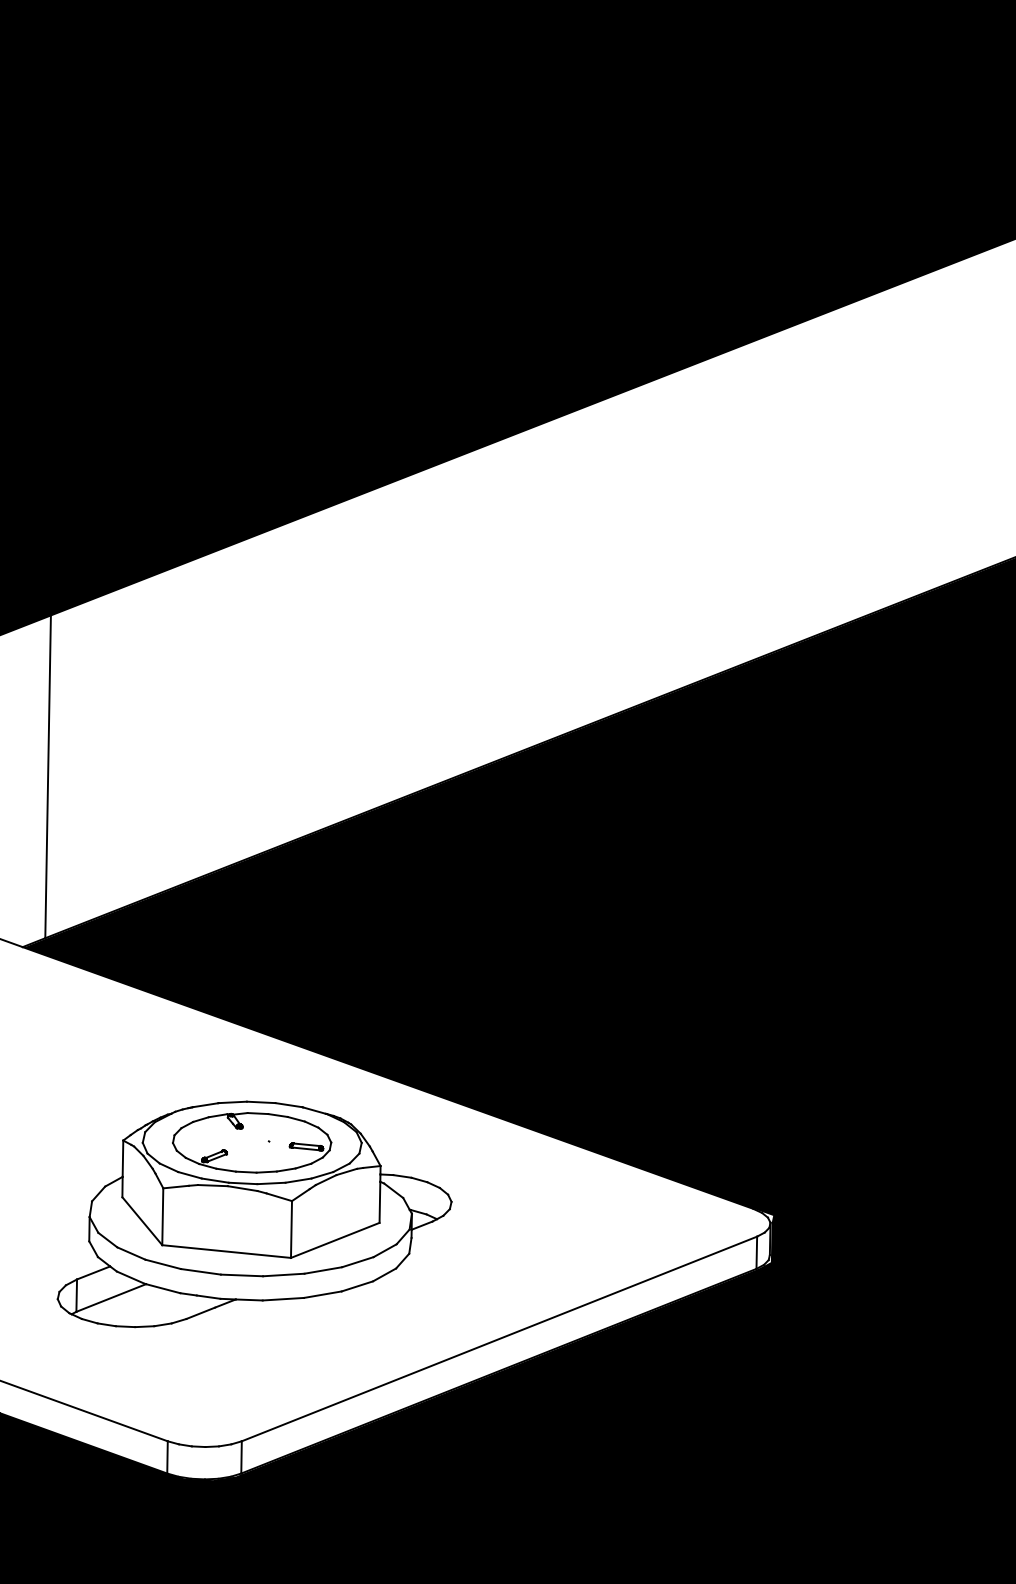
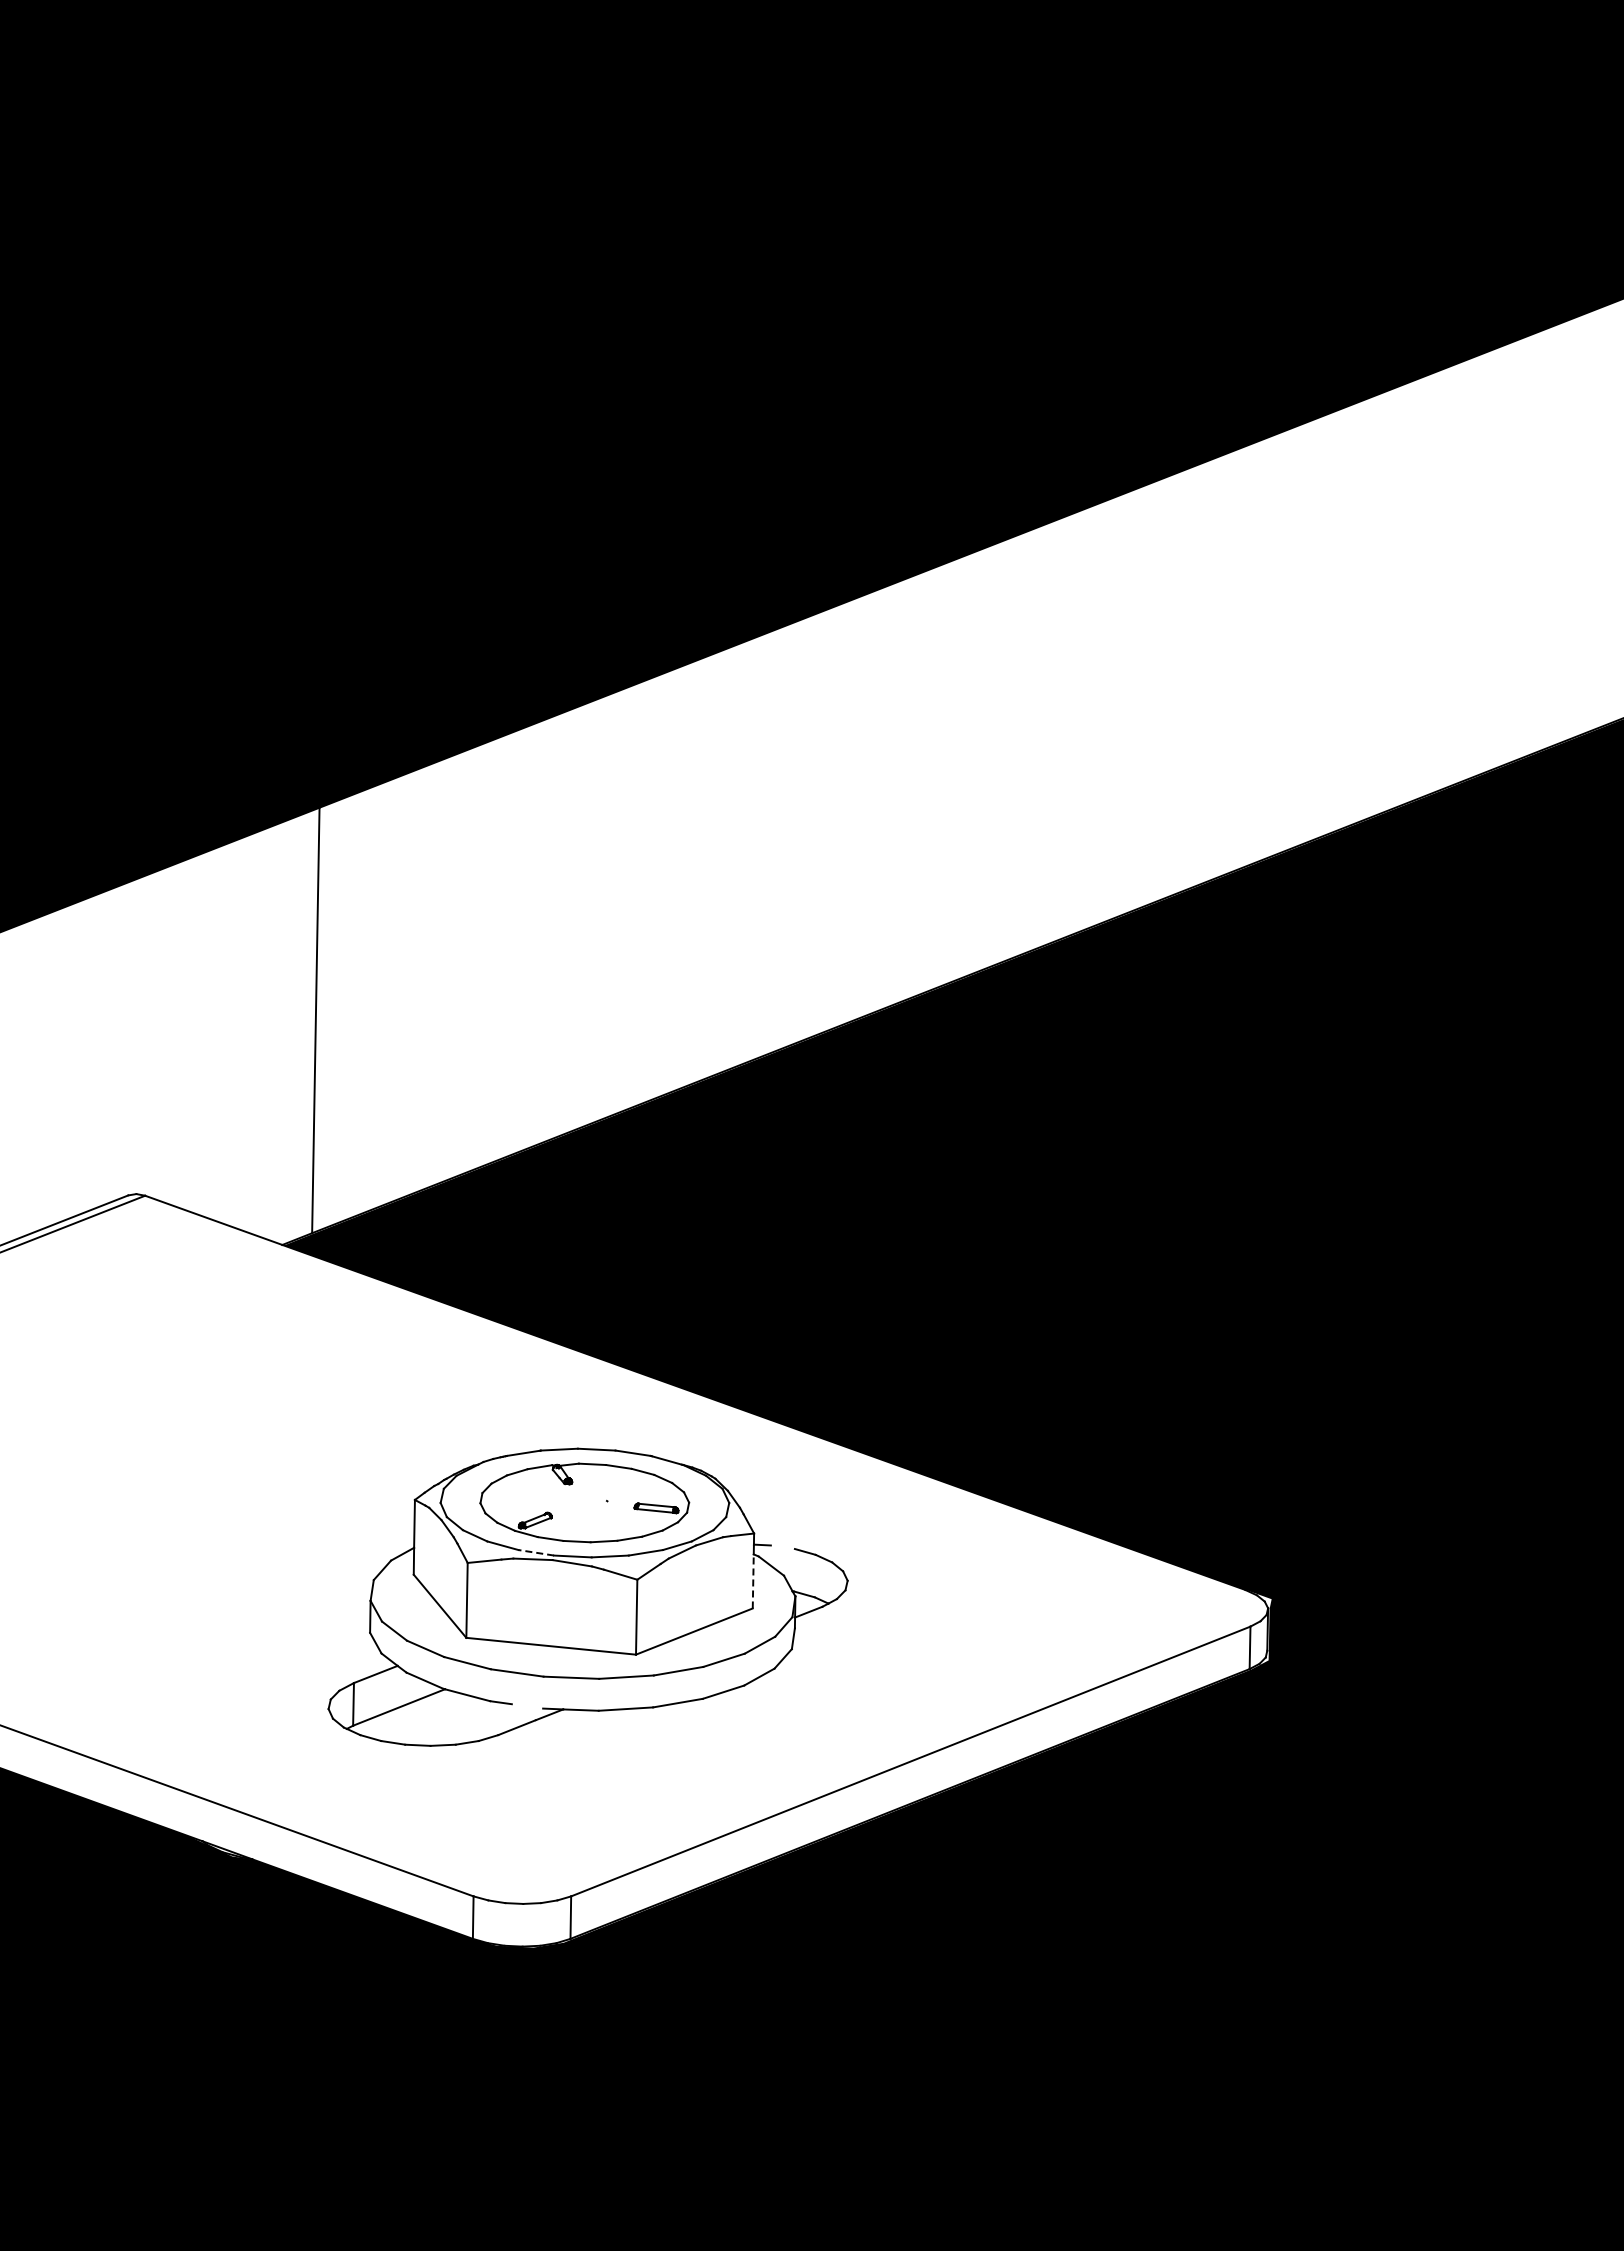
line: (402, 1176) -> (782, 1547), removed
line: (214, 1180) -> (535, 1552), solid -> dashed
line: (380, 1201) -> (753, 1580), solid -> dashed
line: (208, 1297) -> (527, 1706), removed

